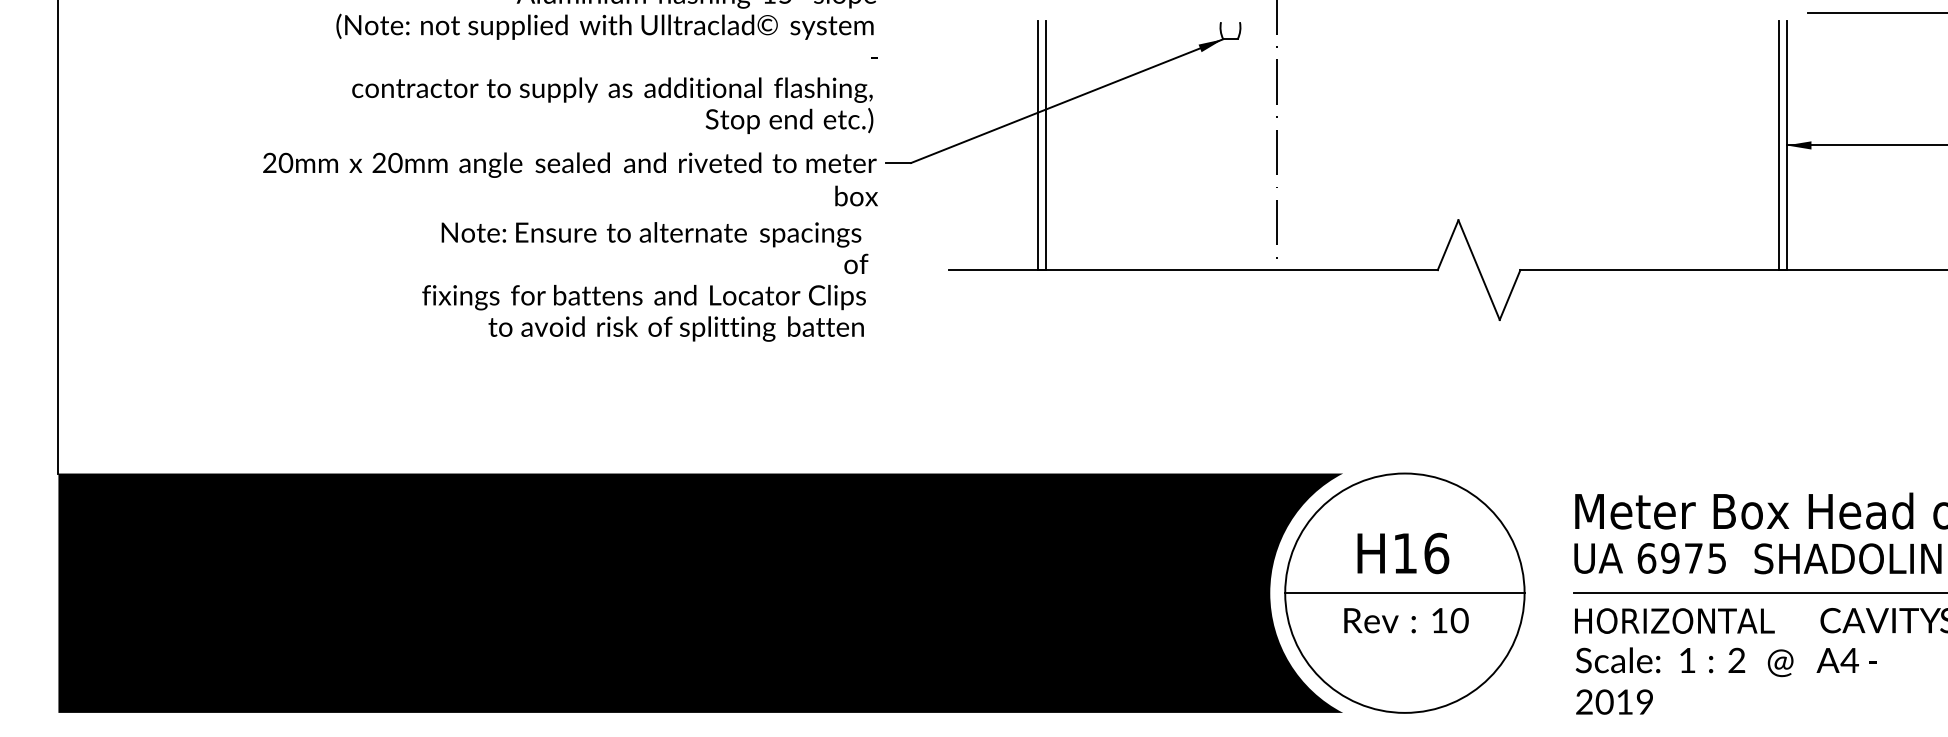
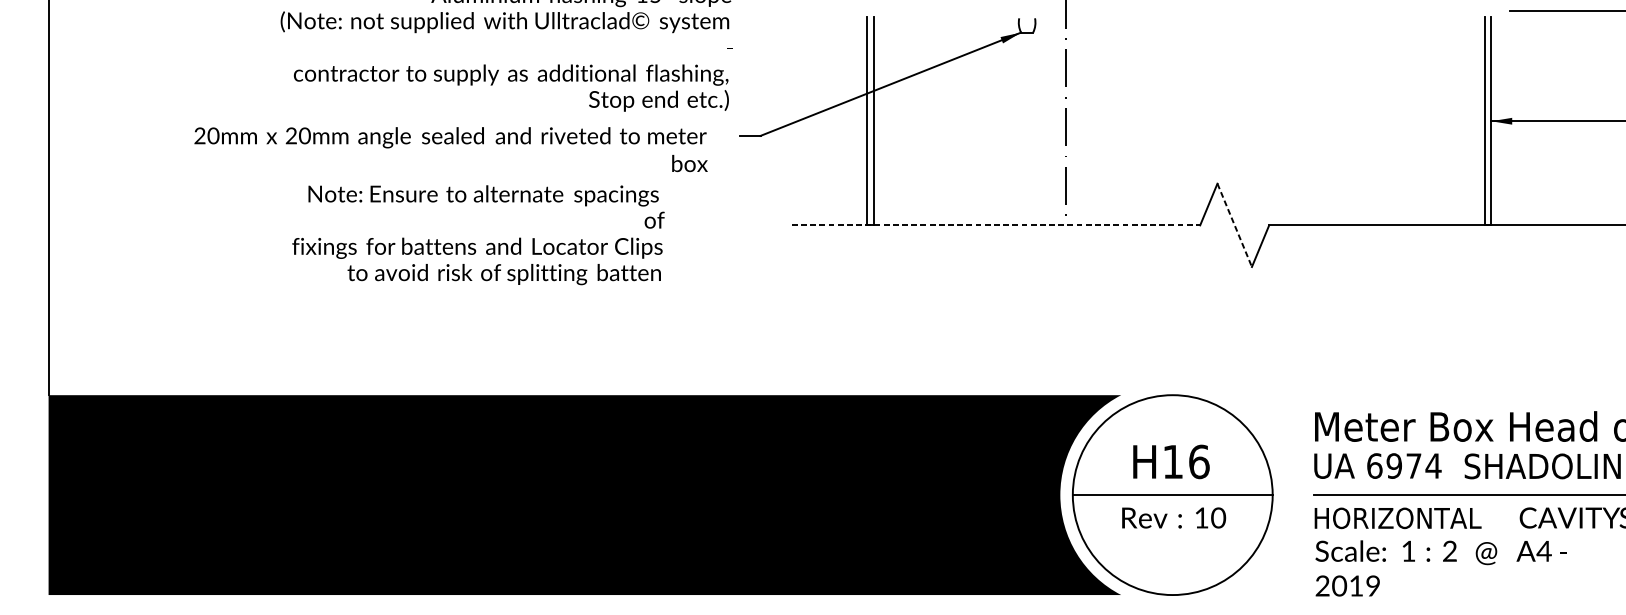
text: (570, 179) -> (451, 149), moved
line: (1193, 270) -> (996, 225), solid -> dashed
line: (1479, 270) -> (1235, 225), solid -> dashed
text: (645, 281) -> (478, 234), moved
text: (1716, 558) -> (1432, 466), 6975 -> 6974

